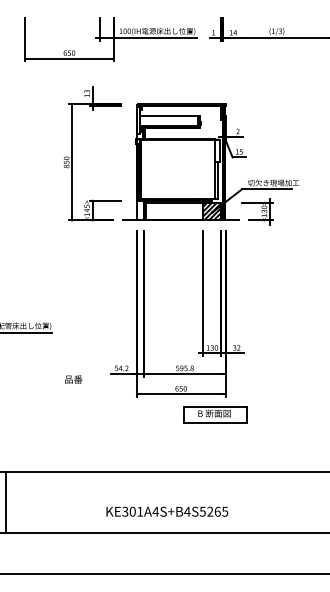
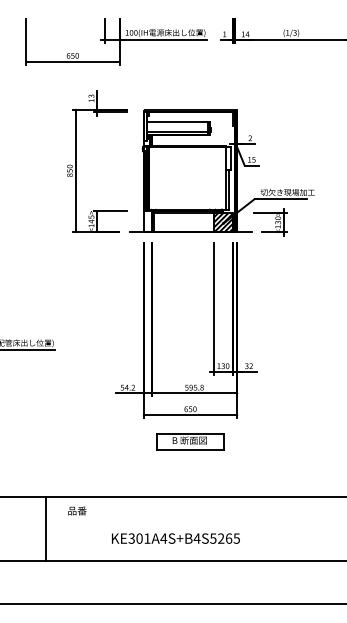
text: (73, 379) -> (77, 510), moved
part: (215, 414) -> (190, 441), moved
line: (5, 502) -> (45, 528), moved

